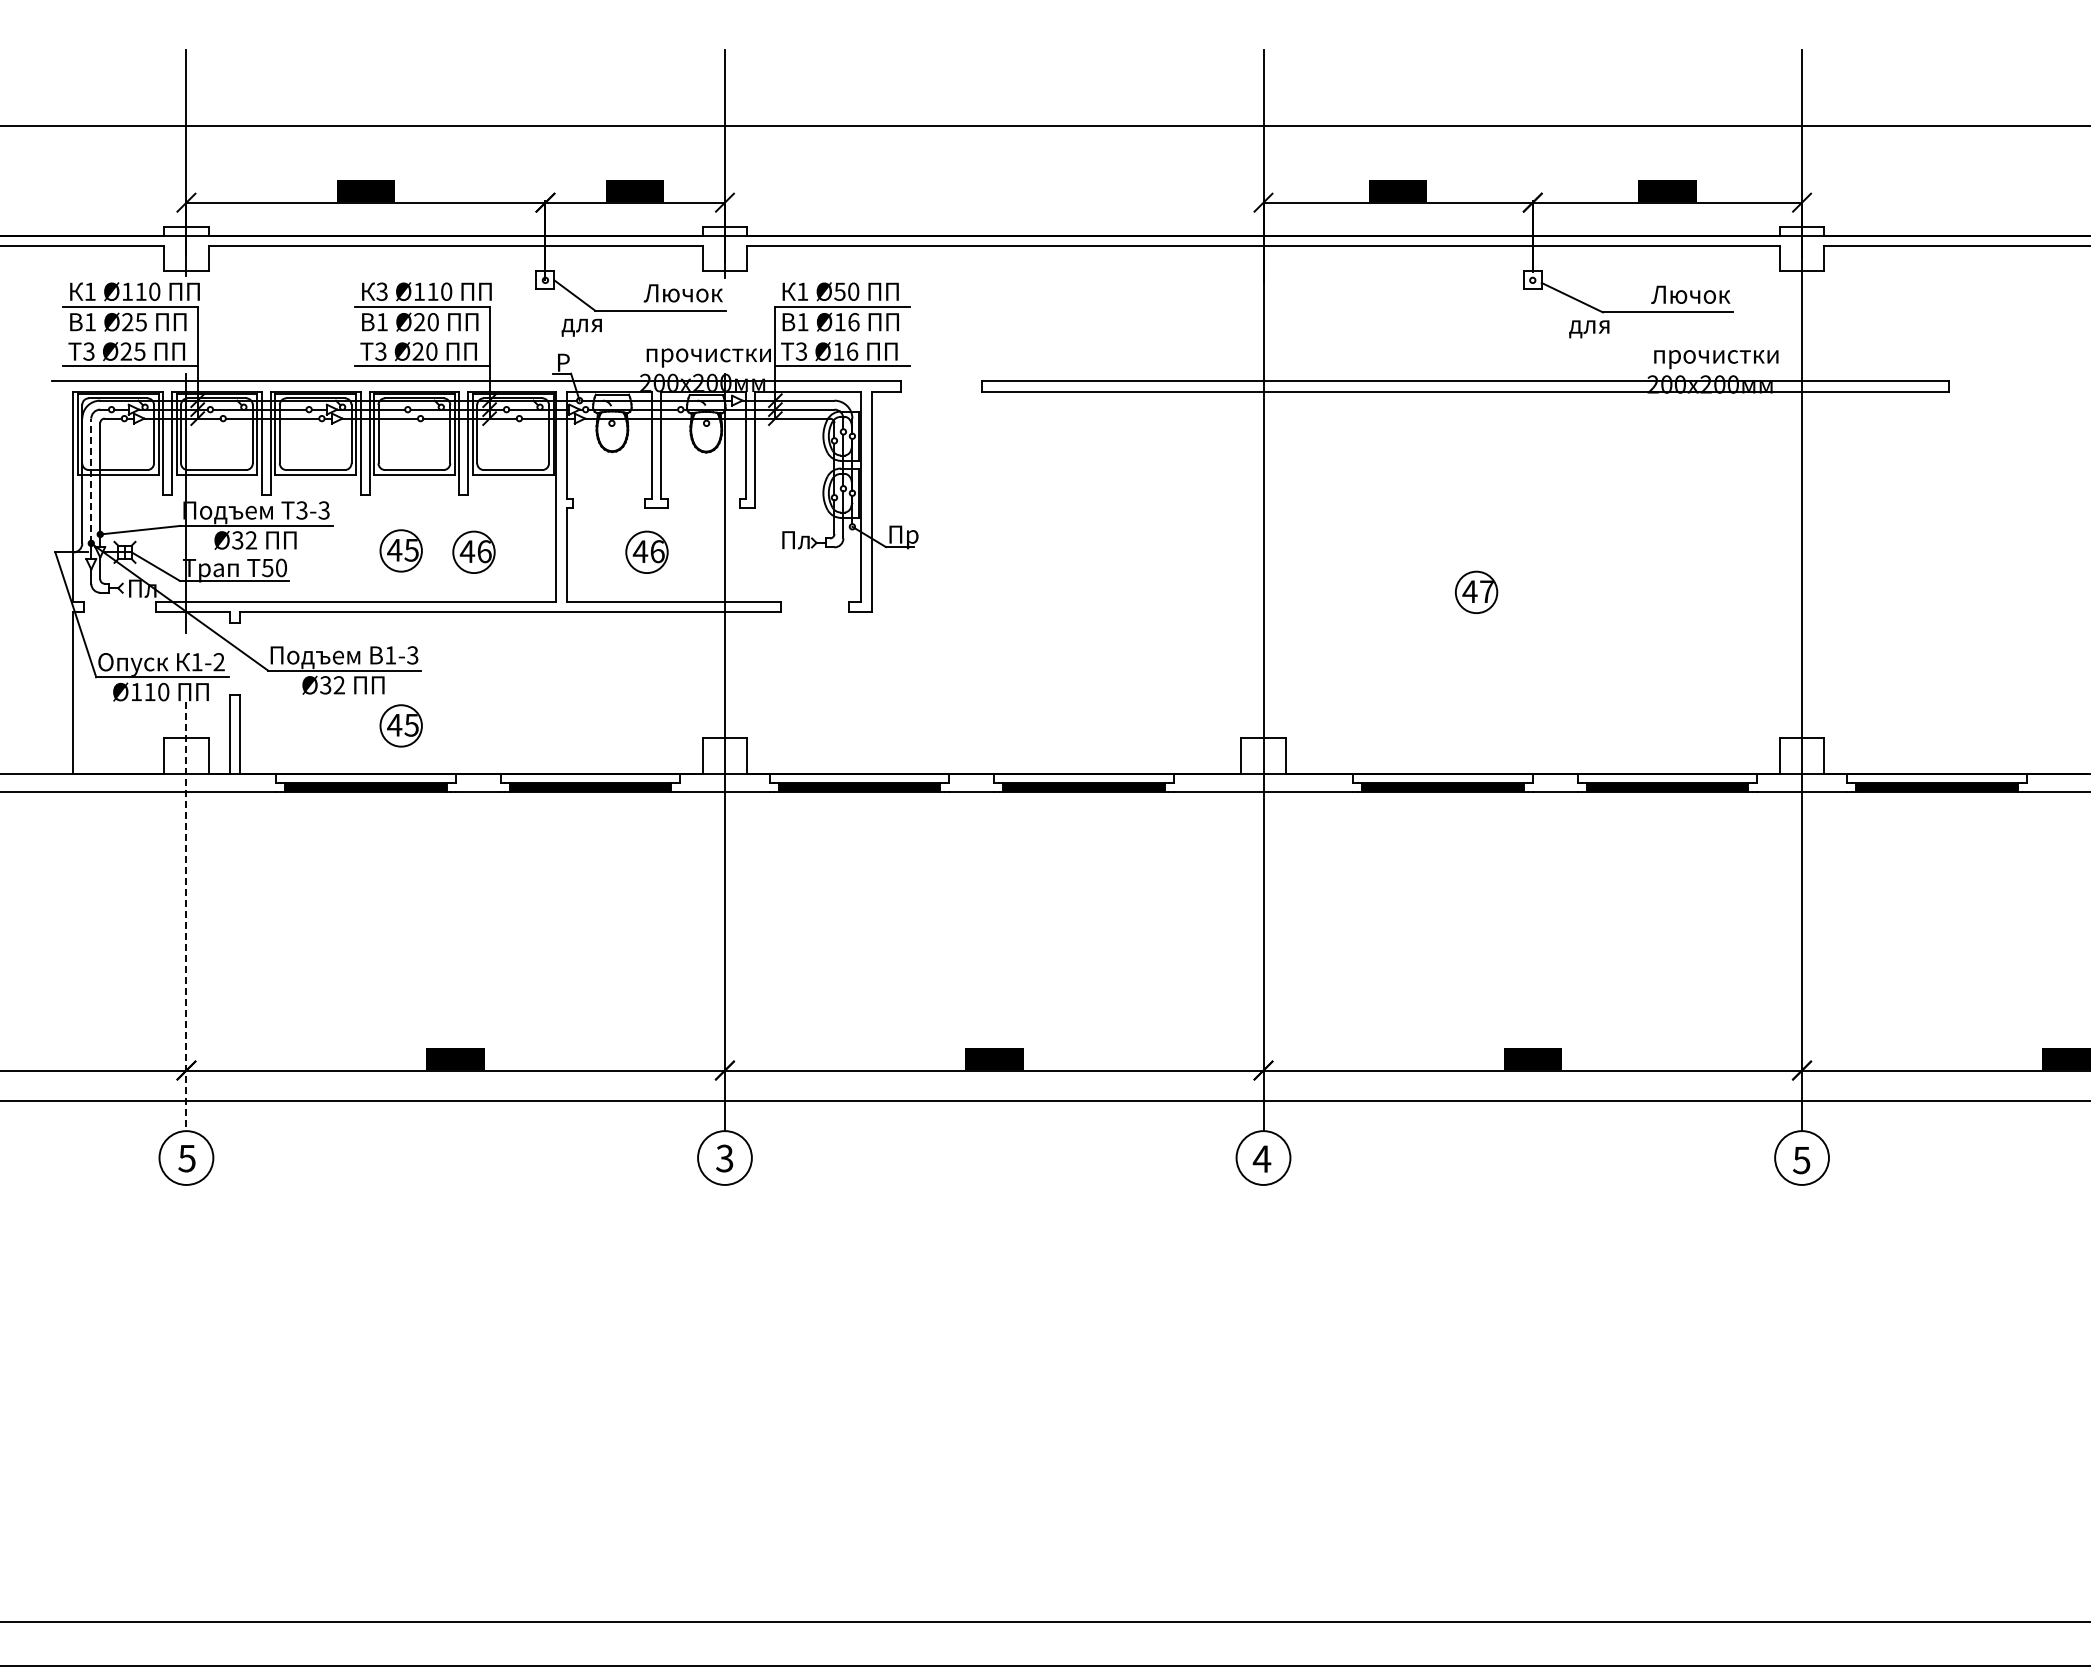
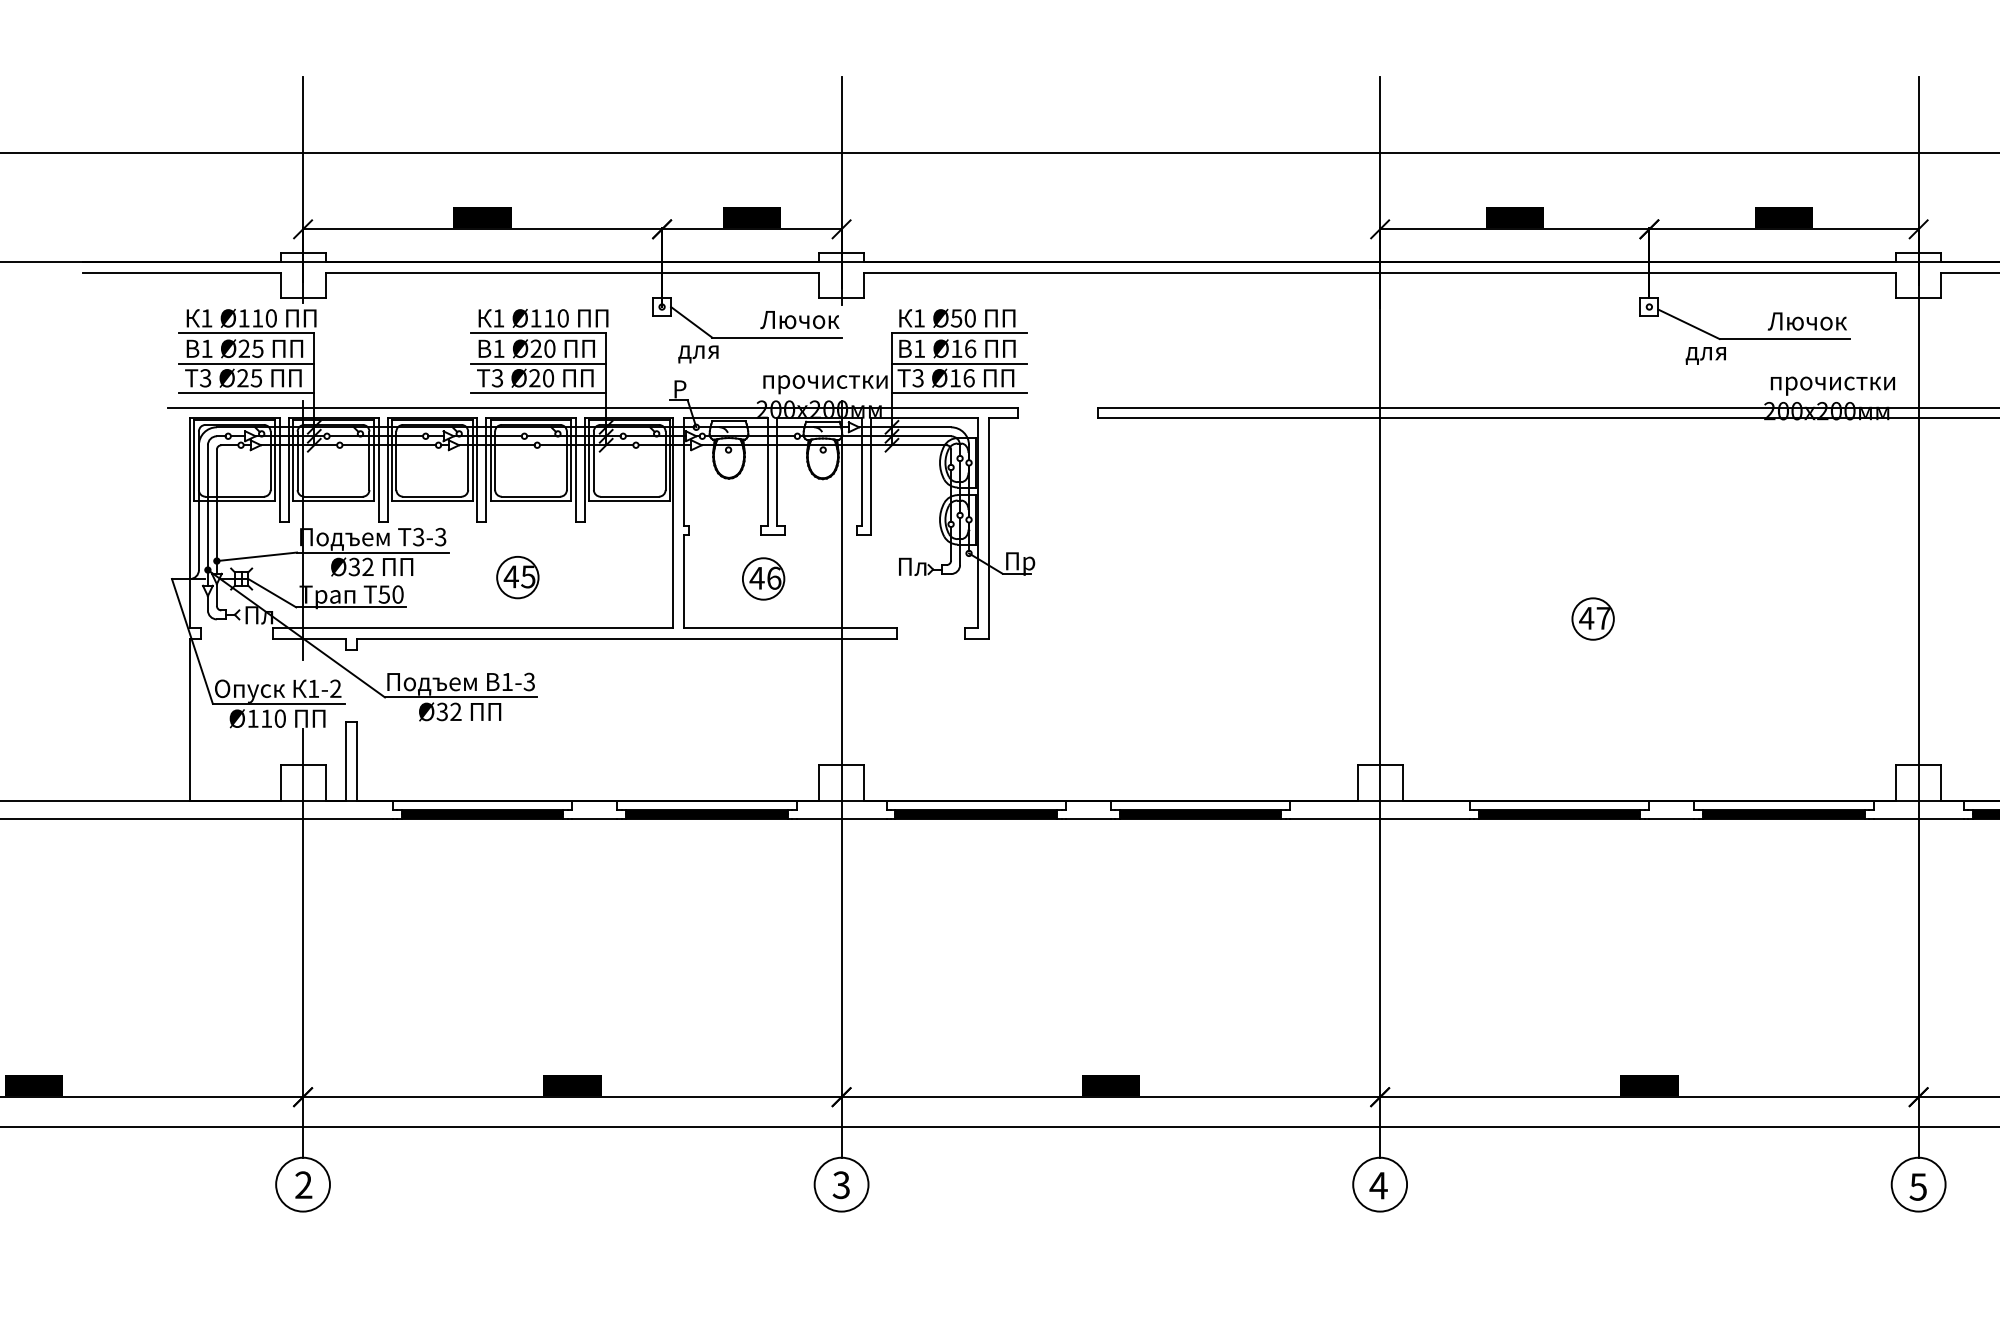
text: (381, 291) -> (498, 318), 3 -> 1
line: (129, 337) -> (246, 364), added
line: (421, 337) -> (538, 364), added
line: (842, 337) -> (959, 364), added
line: (91, 480) -> (208, 507), dashed -> solid
part: (473, 551) -> (590, 578), removed
part: (400, 725) -> (517, 752), removed
line: (186, 916) -> (303, 943), dashed -> solid
text: (186, 1158) -> (303, 1185), 5 -> 2

